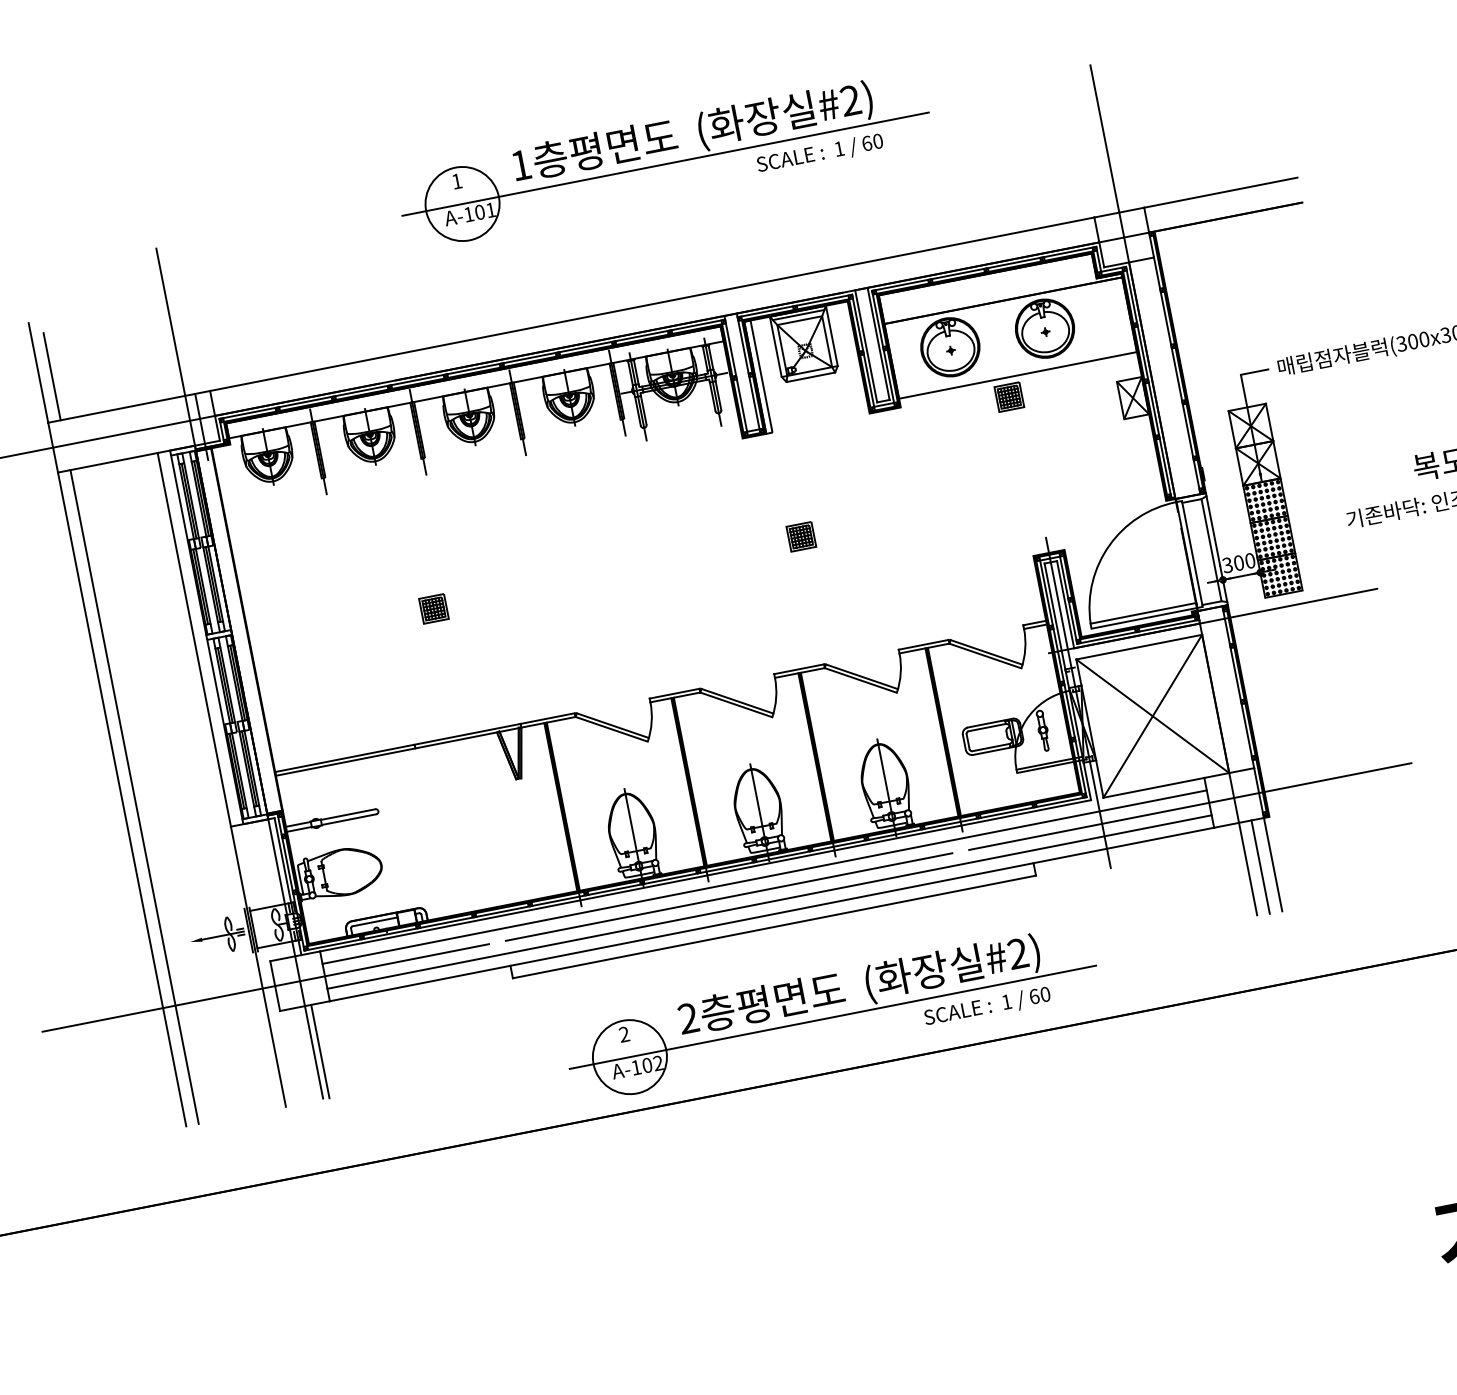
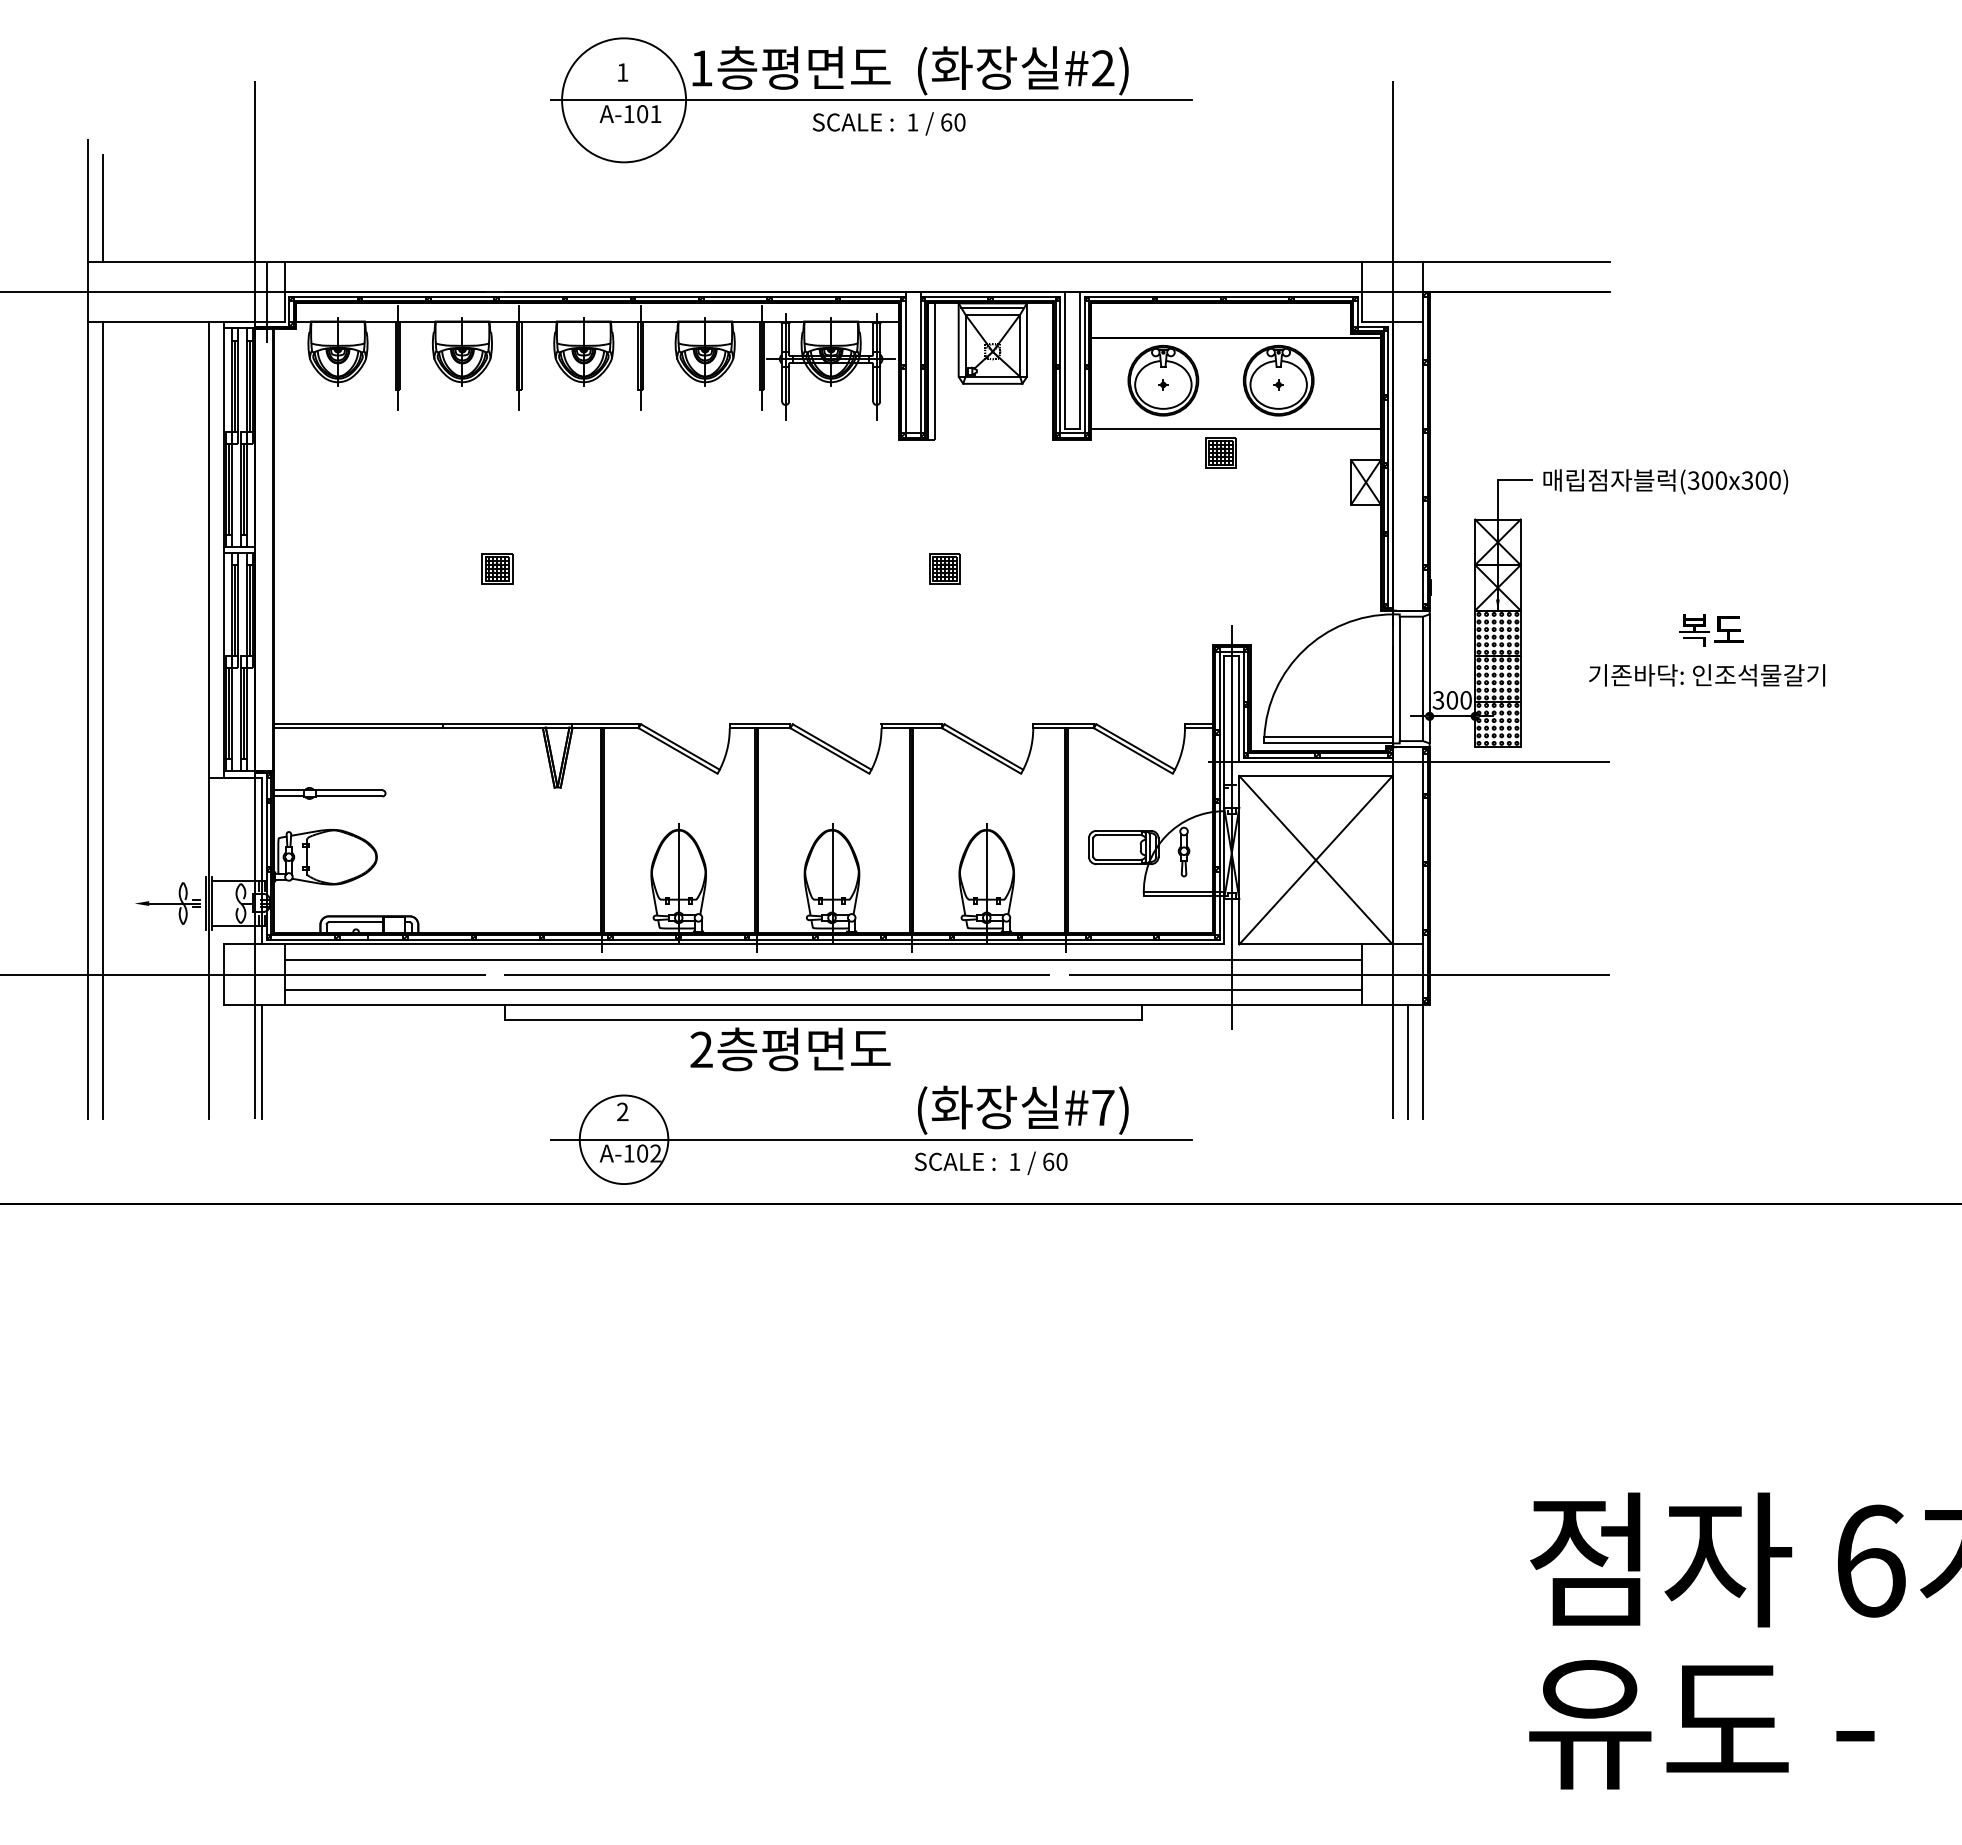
text: (820, 153) -> (889, 123), moved
circle: (462, 204) -> (623, 100), size x1.4
text: (1018, 953) -> (1103, 1107), #2) -> #7)
text: (761, 1003) -> (790, 1049), moved
text: (986, 1006) -> (990, 1162), moved

